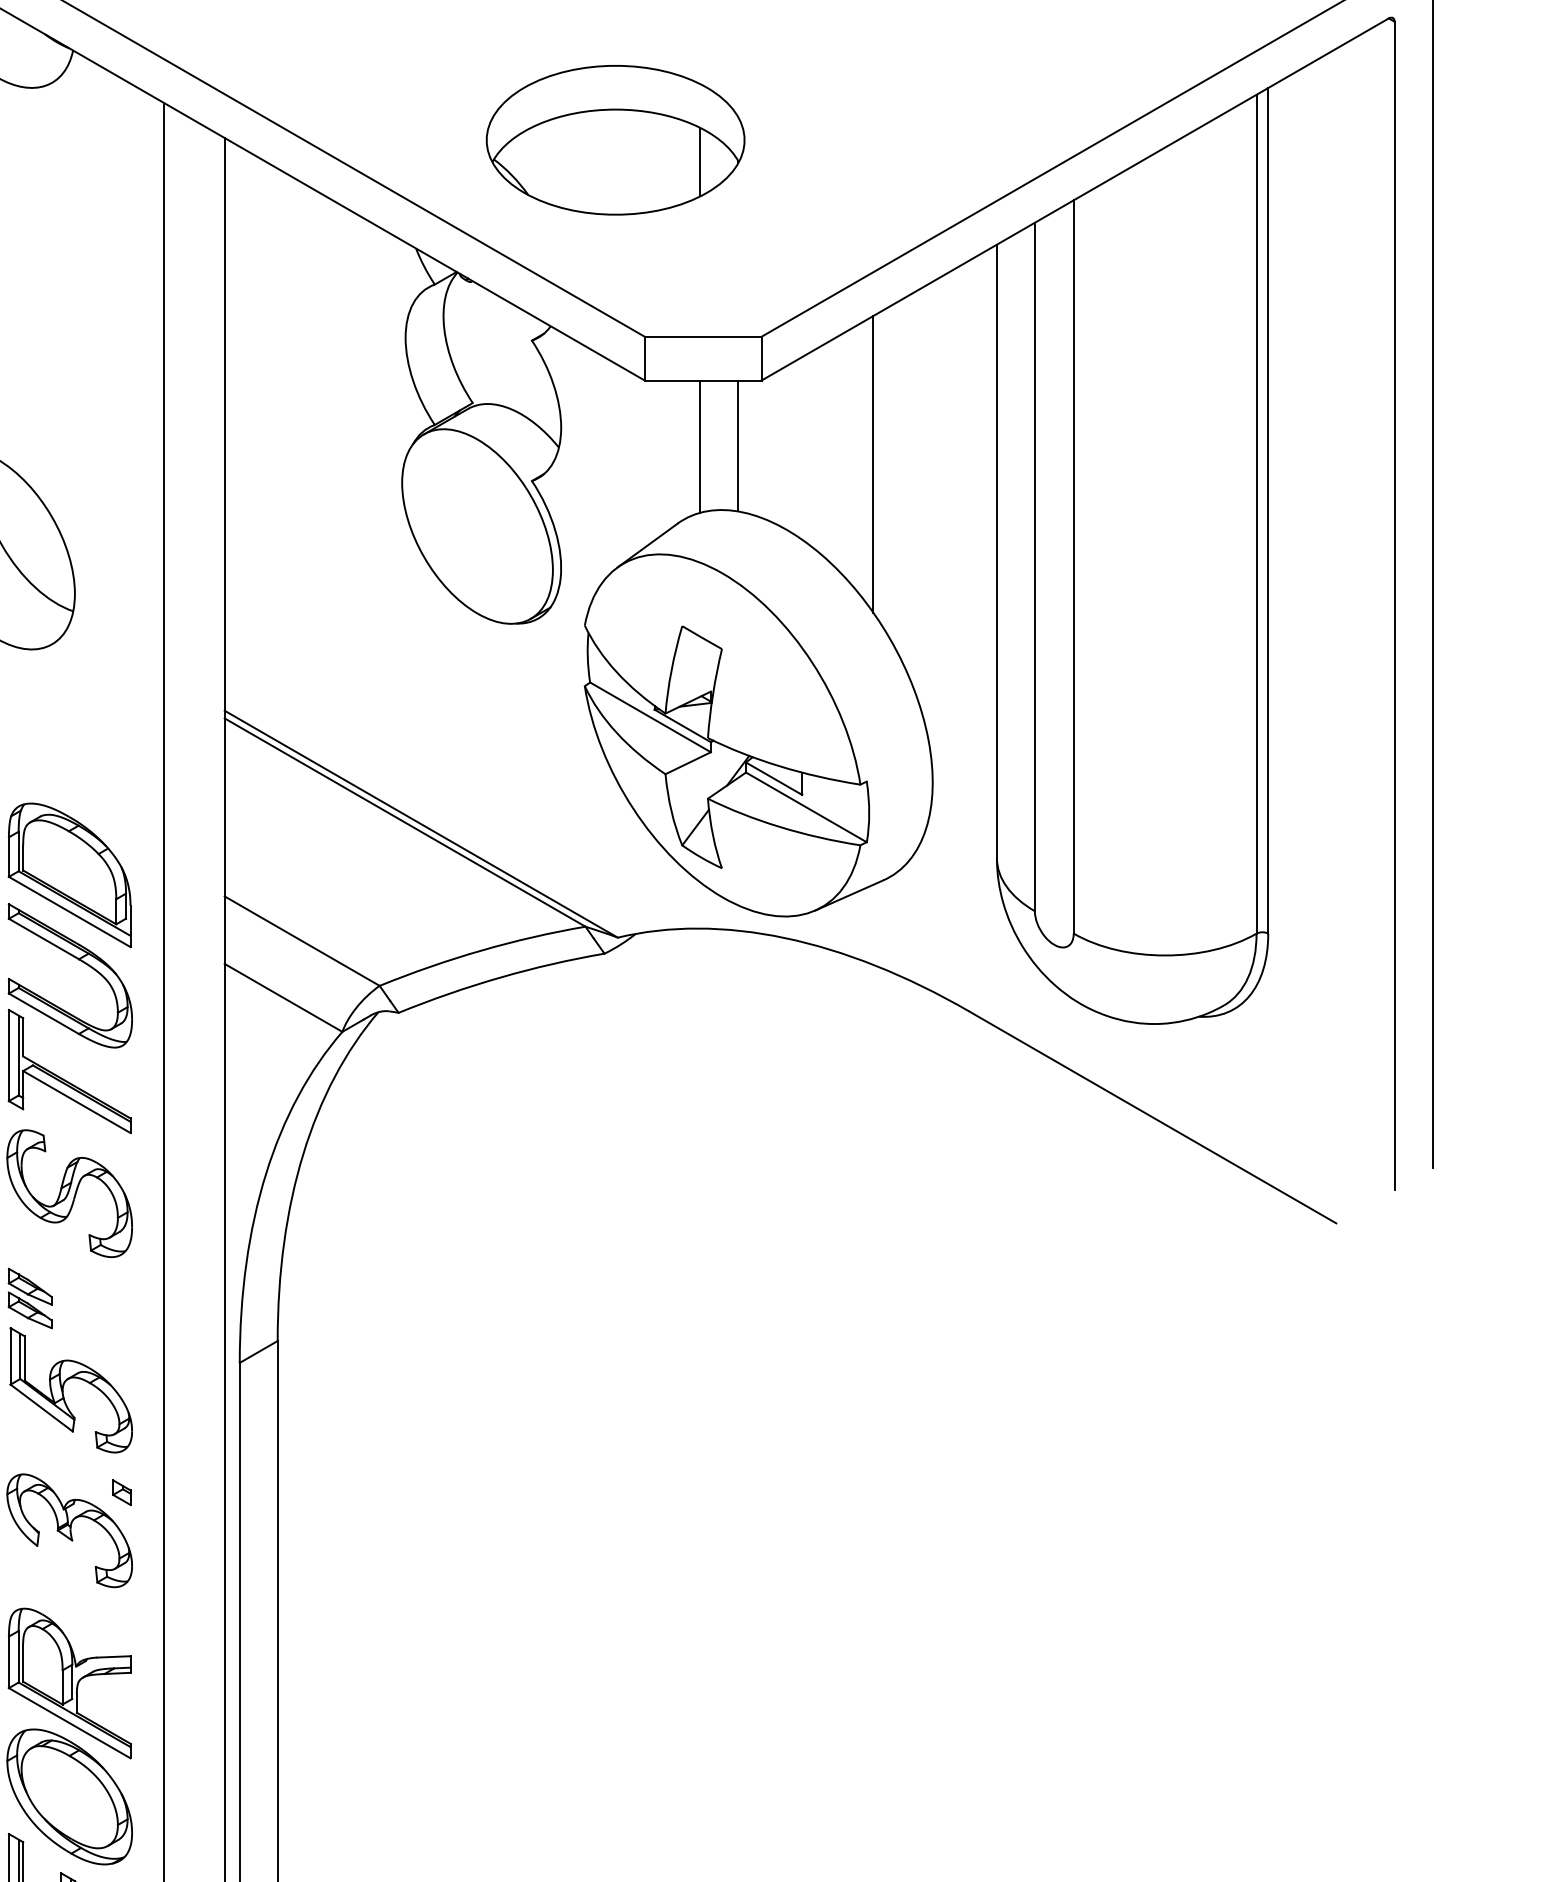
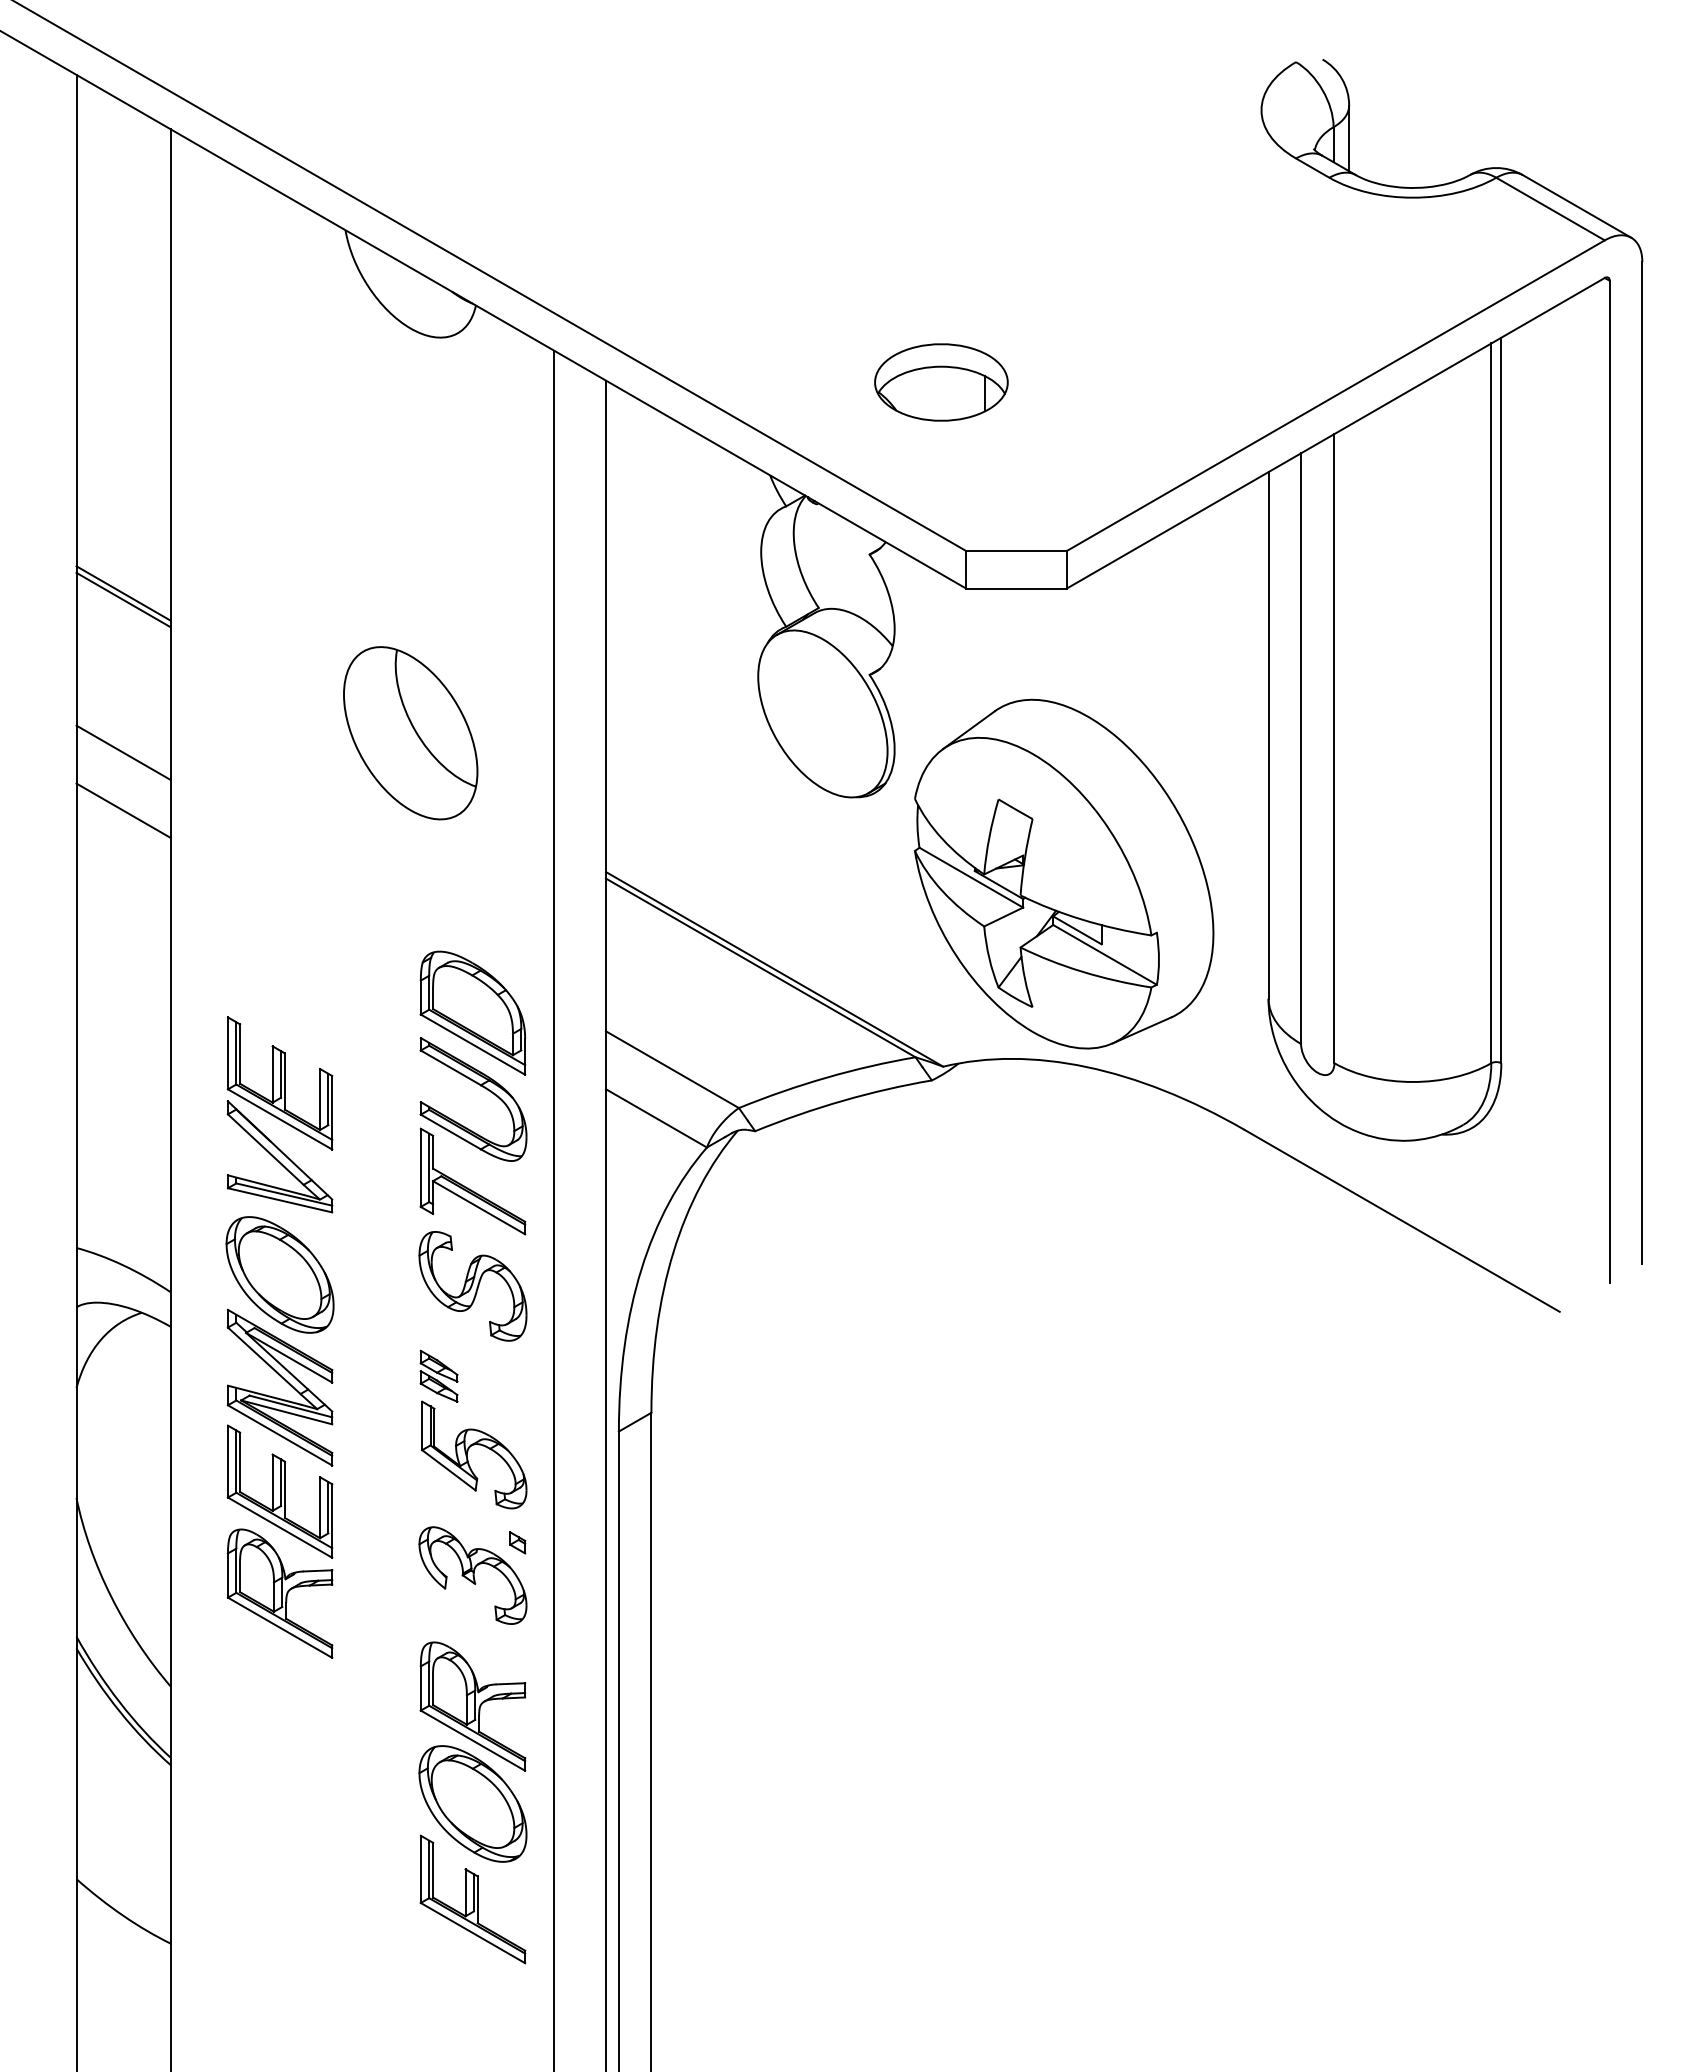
part: (615, 140) -> (941, 382), size x0.6
line: (738, 445) -> (1046, 644), removed
line: (700, 446) -> (1014, 645), removed
line: (873, 464) -> (1162, 660), removed

